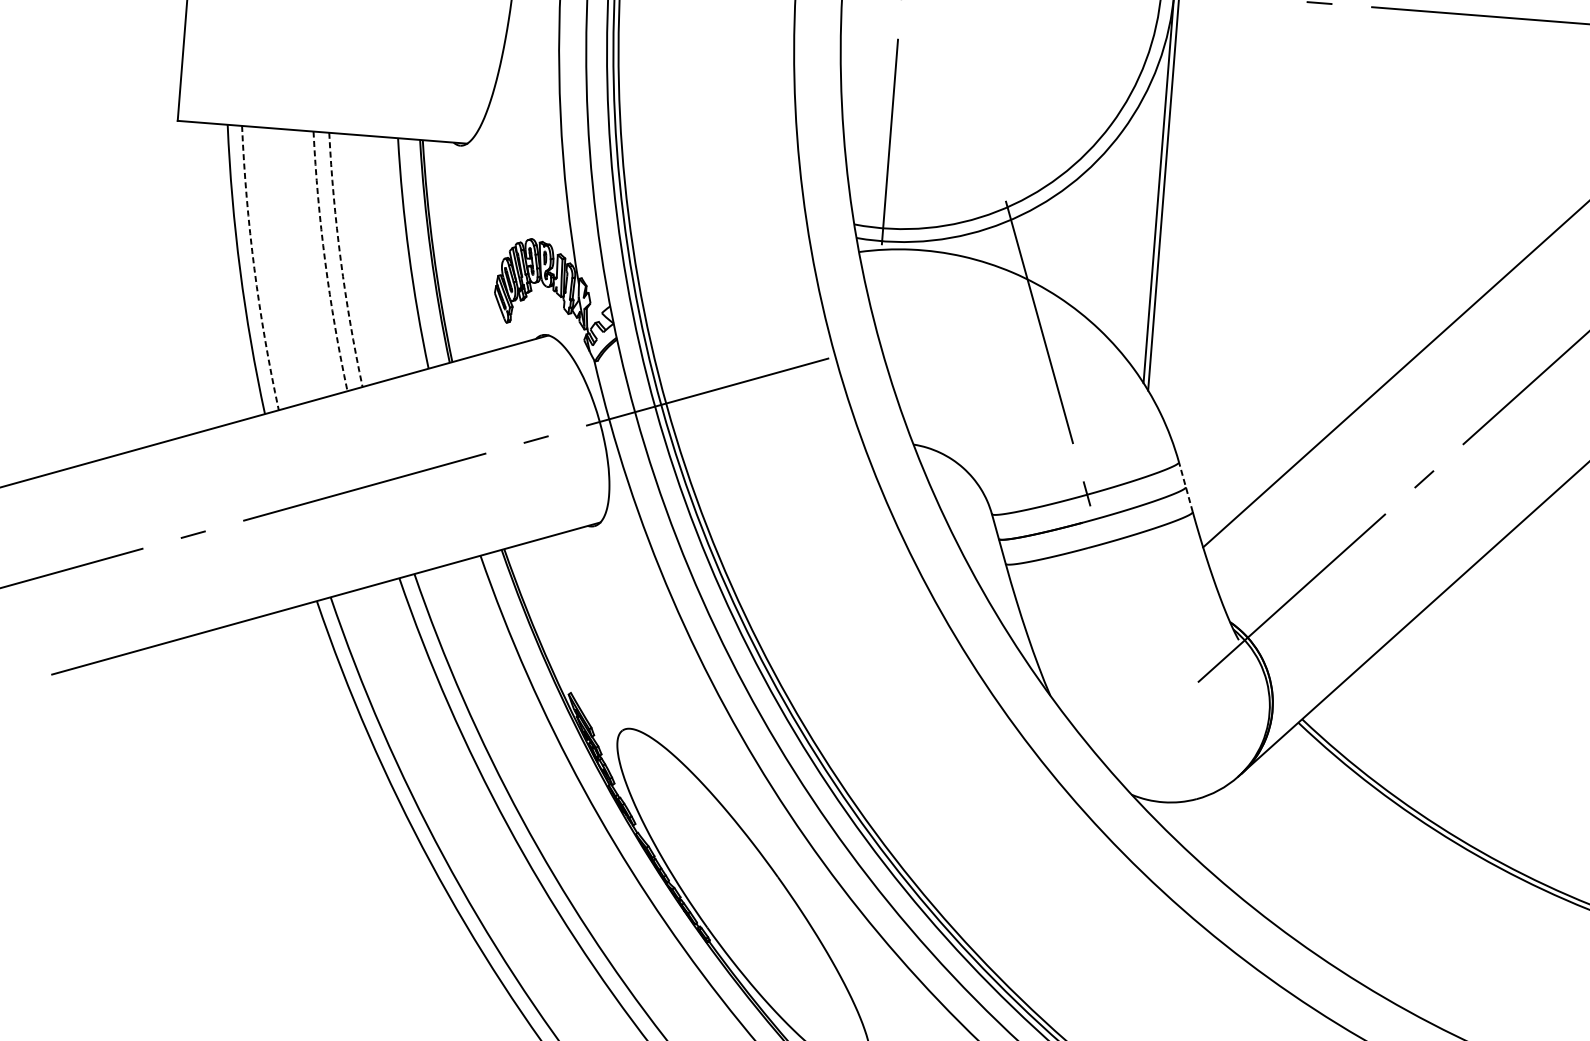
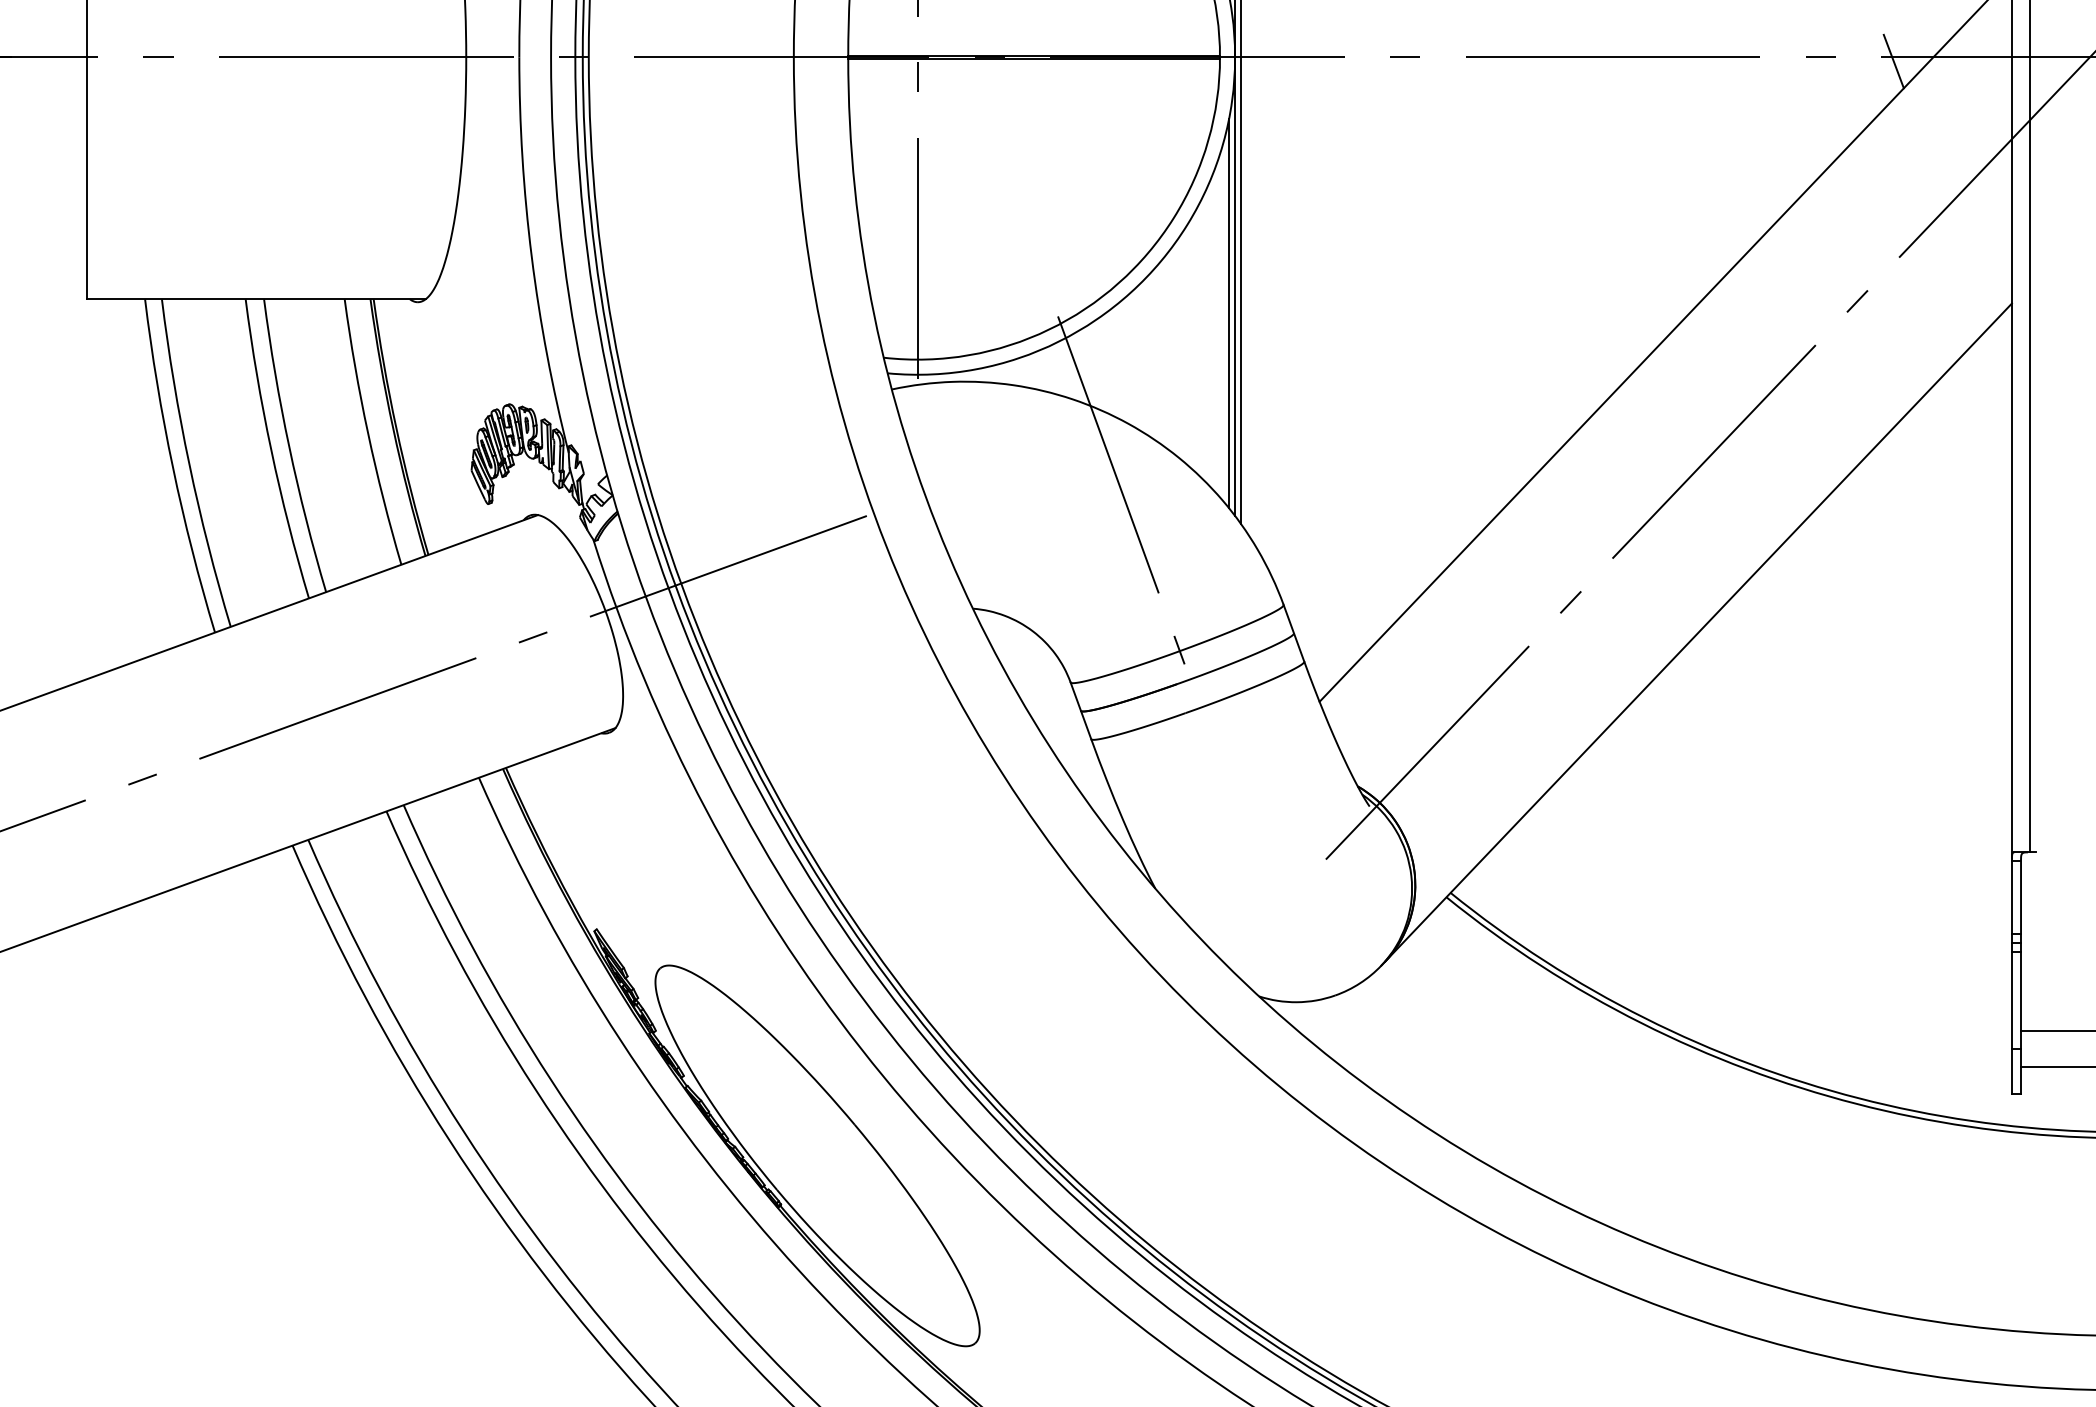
line: (1152, 209) -> (1229, 313), added
arc: (341, 260) -> (289, 446), dashed -> solid
arc: (325, 262) -> (271, 450), dashed -> solid
arc: (254, 268) -> (189, 464), dashed -> solid
line: (1185, 486) -> (1293, 632), dashed -> solid

